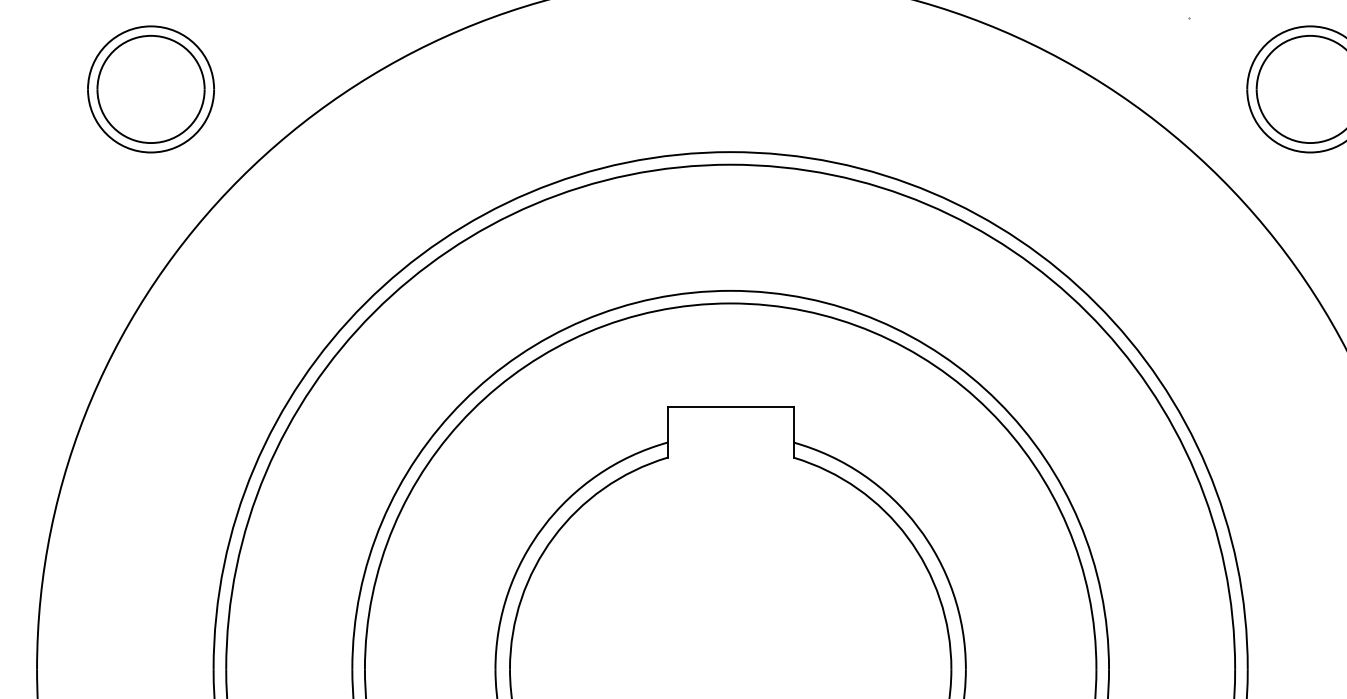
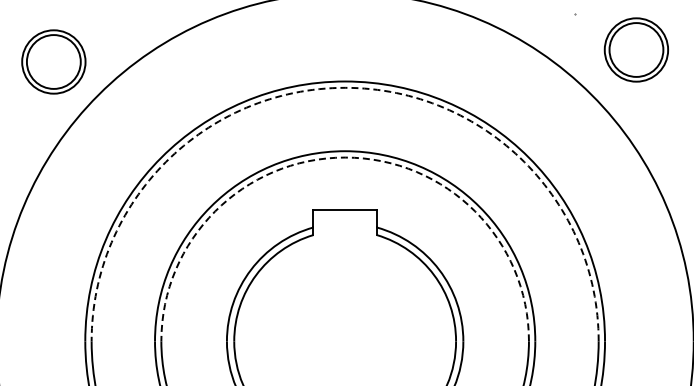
part: (150, 88) -> (53, 61), moved
arc: (731, 164) -> (345, 87), solid -> dashed
arc: (731, 303) -> (345, 157), solid -> dashed

